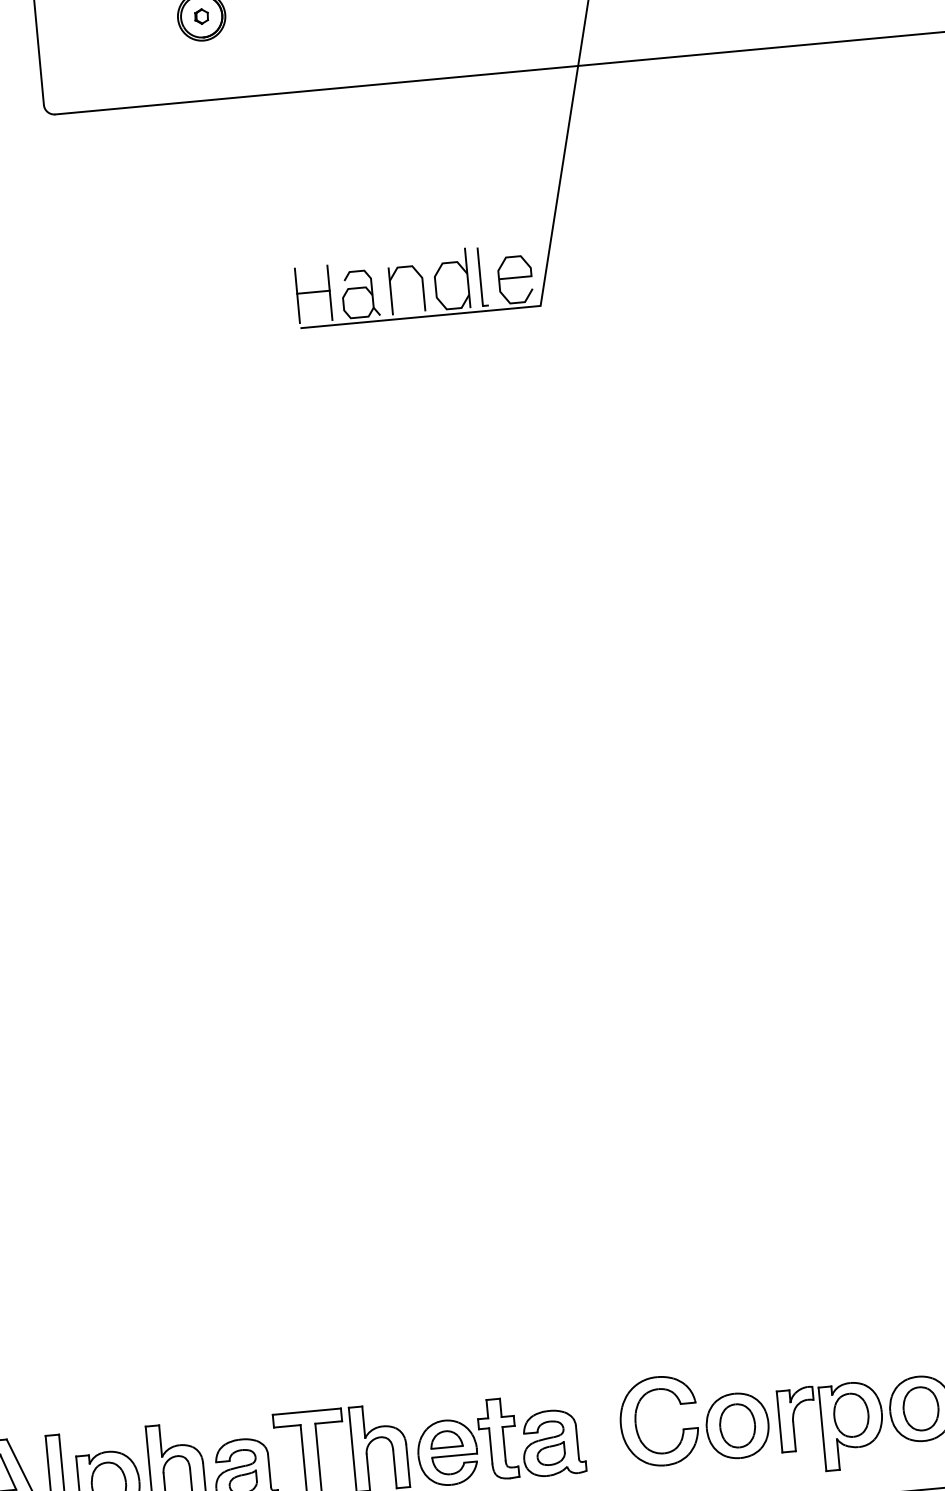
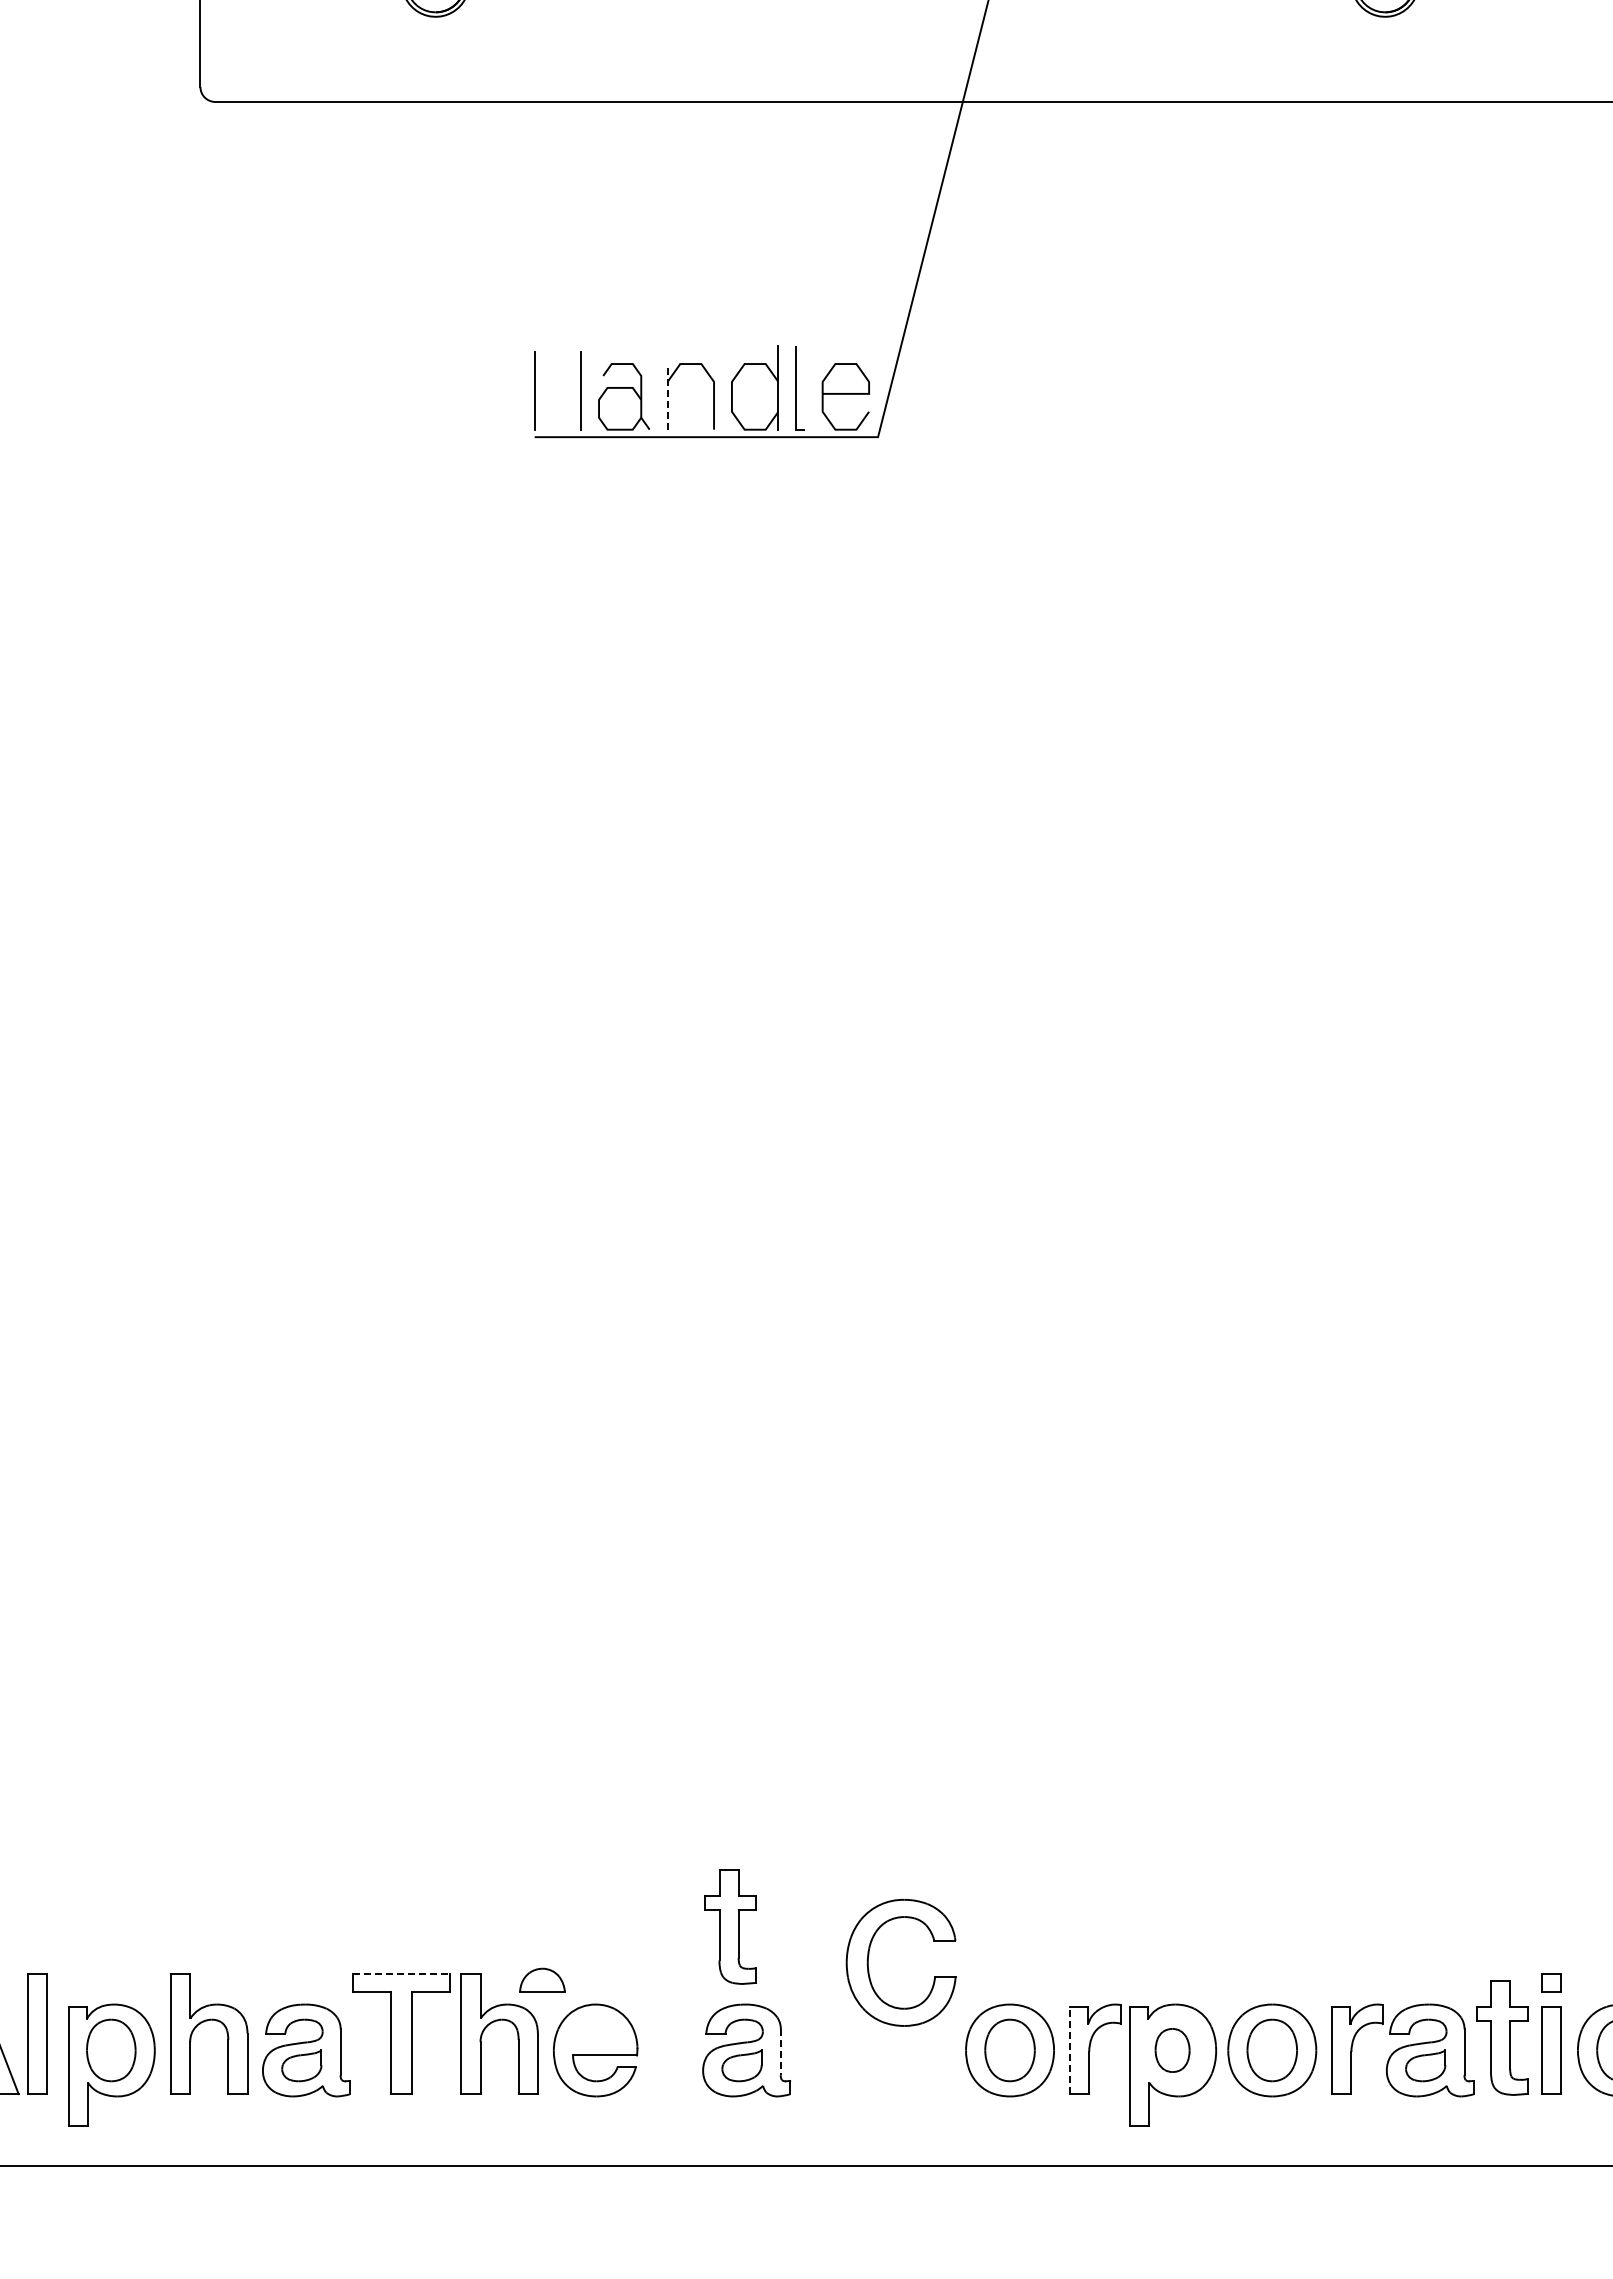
line: (313, 291) -> (557, 387), removed
line: (390, 291) -> (667, 396), solid -> dashed
line: (306, 1411) -> (401, 1973), solid -> dashed
part: (851, 1415) -> (1172, 2050), size x0.7
part: (636, 1418) -> (869, 1955), moved
line: (779, 1421) -> (1070, 2050), solid -> dashed
part: (446, 1438) -> (542, 1979), moved
part: (497, 1438) -> (730, 1926), moved
line: (577, 1442) -> (780, 2052), solid -> dashed

